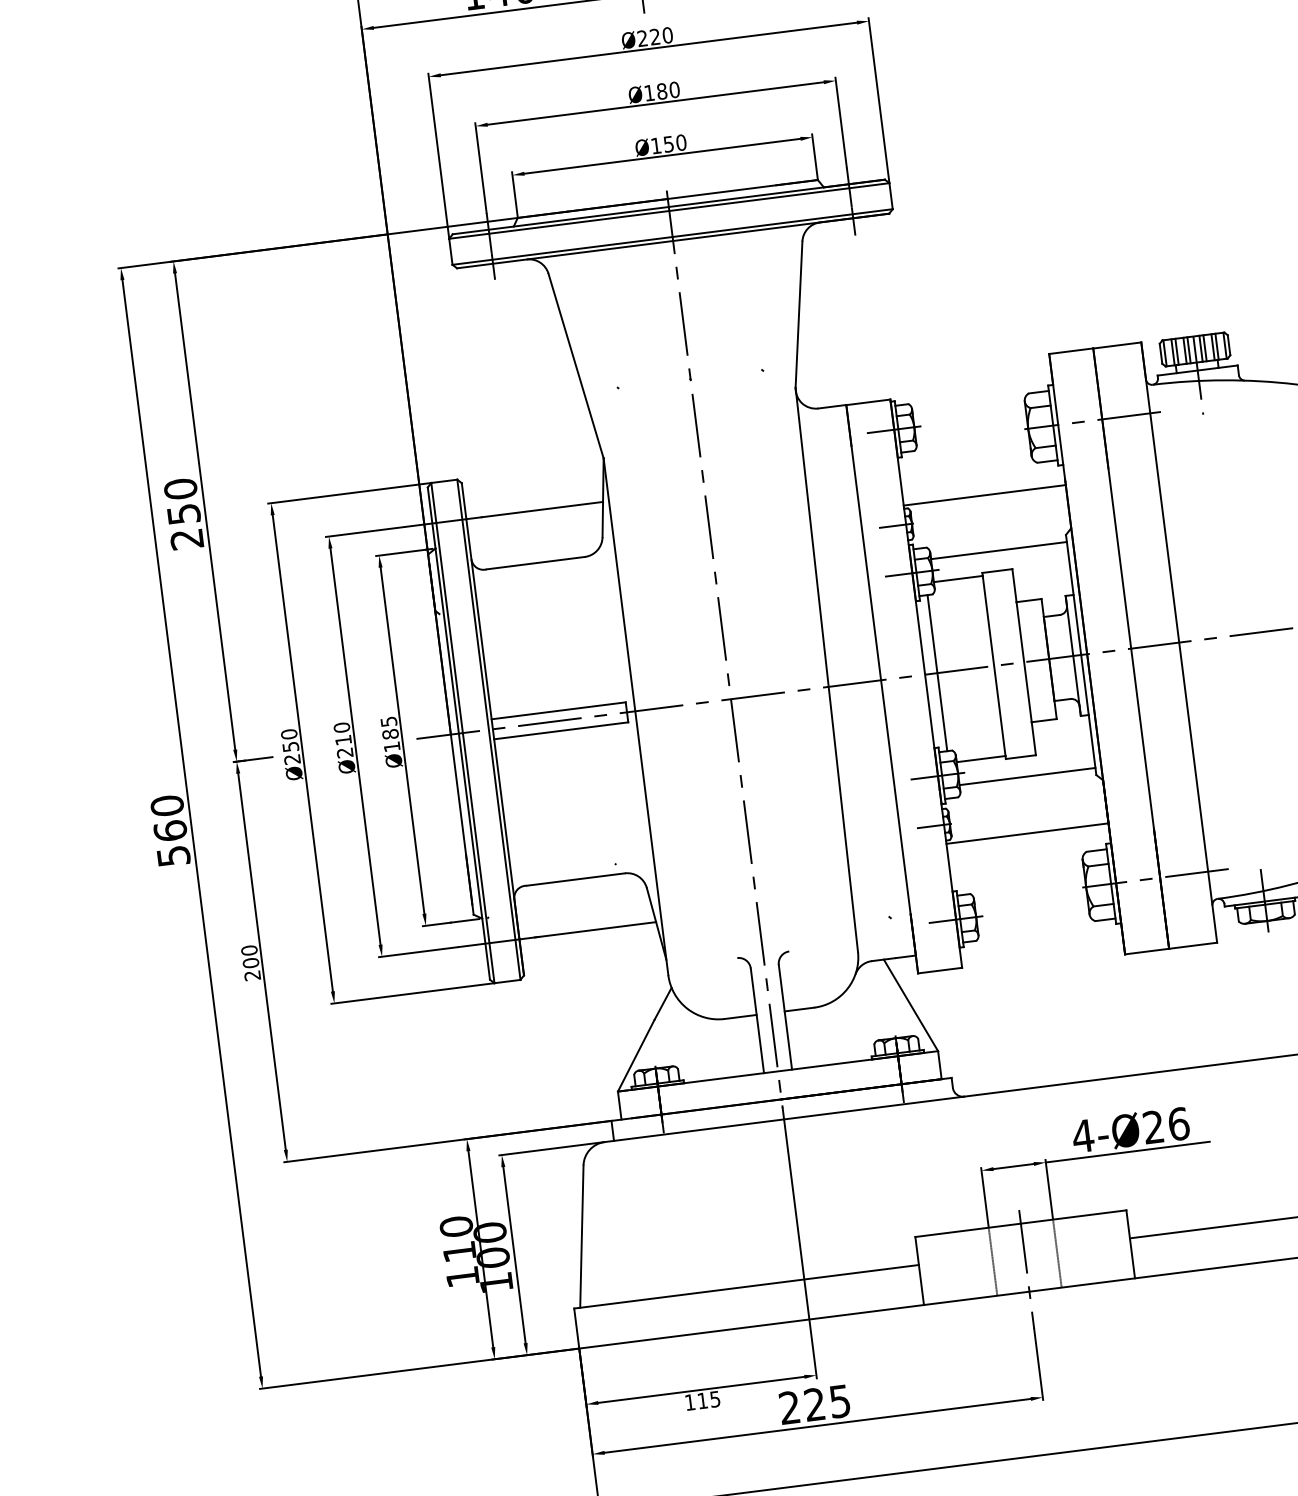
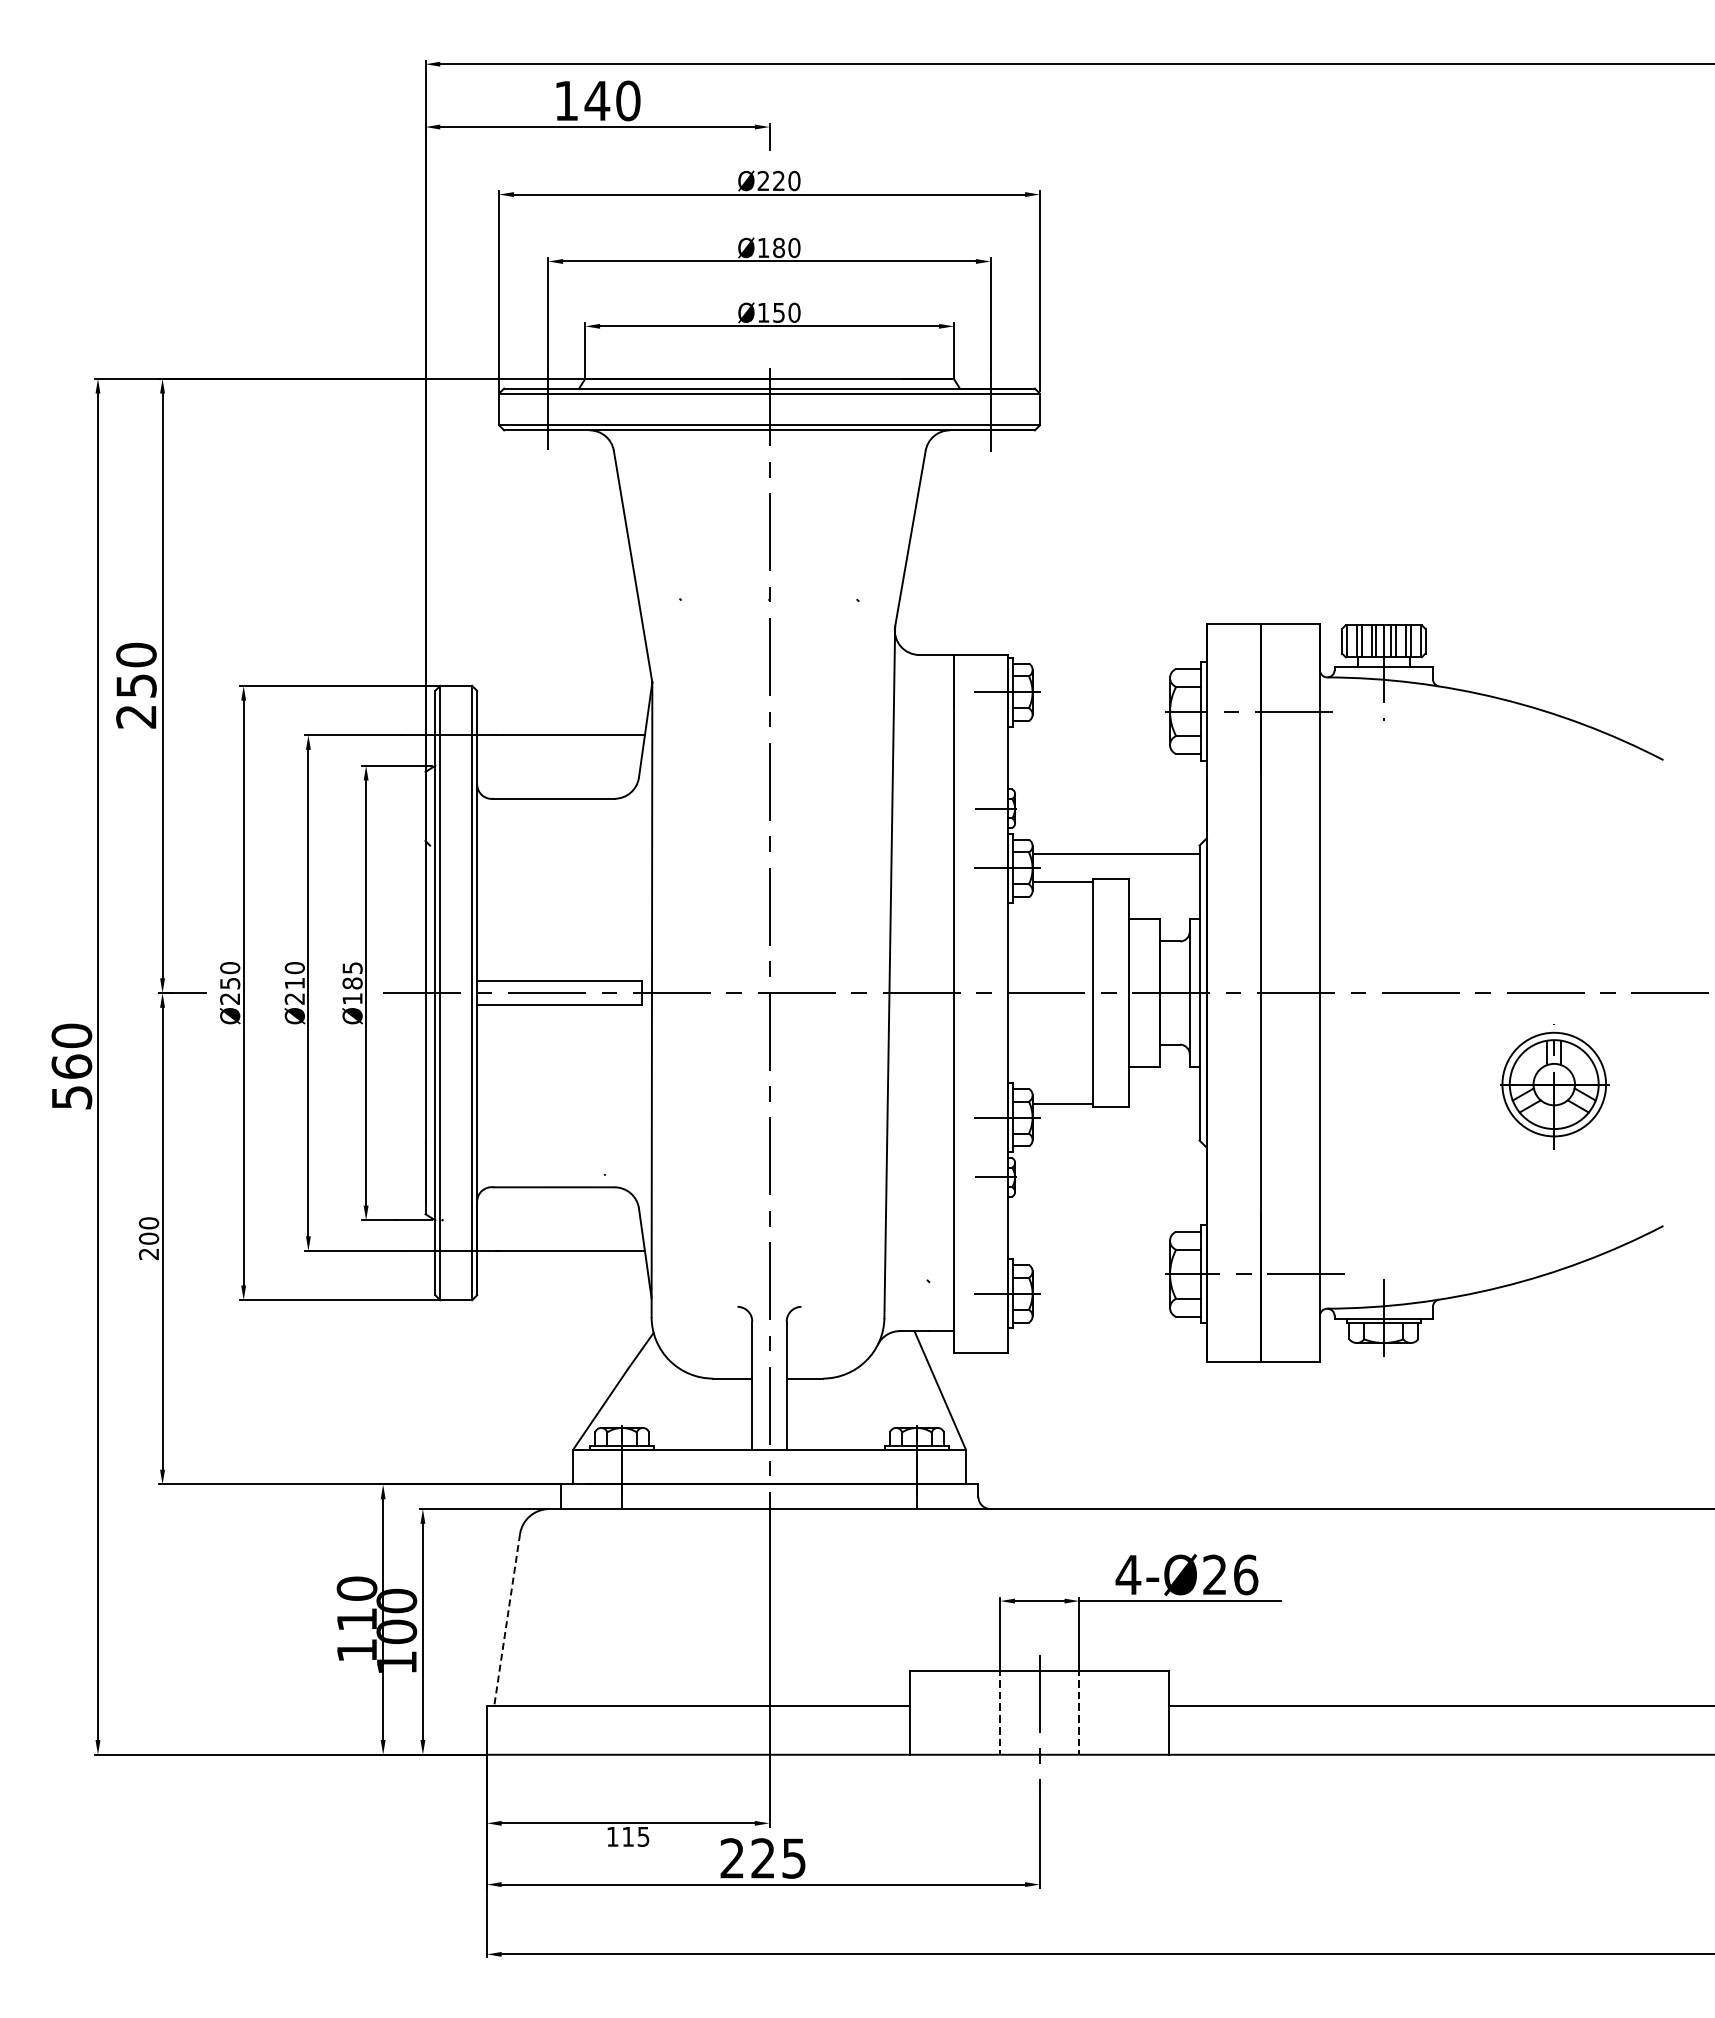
line: (984, 495) -> (1106, 785), removed
line: (936, 672) -> (1022, 992), removed
line: (1027, 776) -> (1115, 1131), removed
line: (1026, 833) -> (1106, 1200), removed
line: (582, 1236) -> (507, 1619), solid -> dashed

